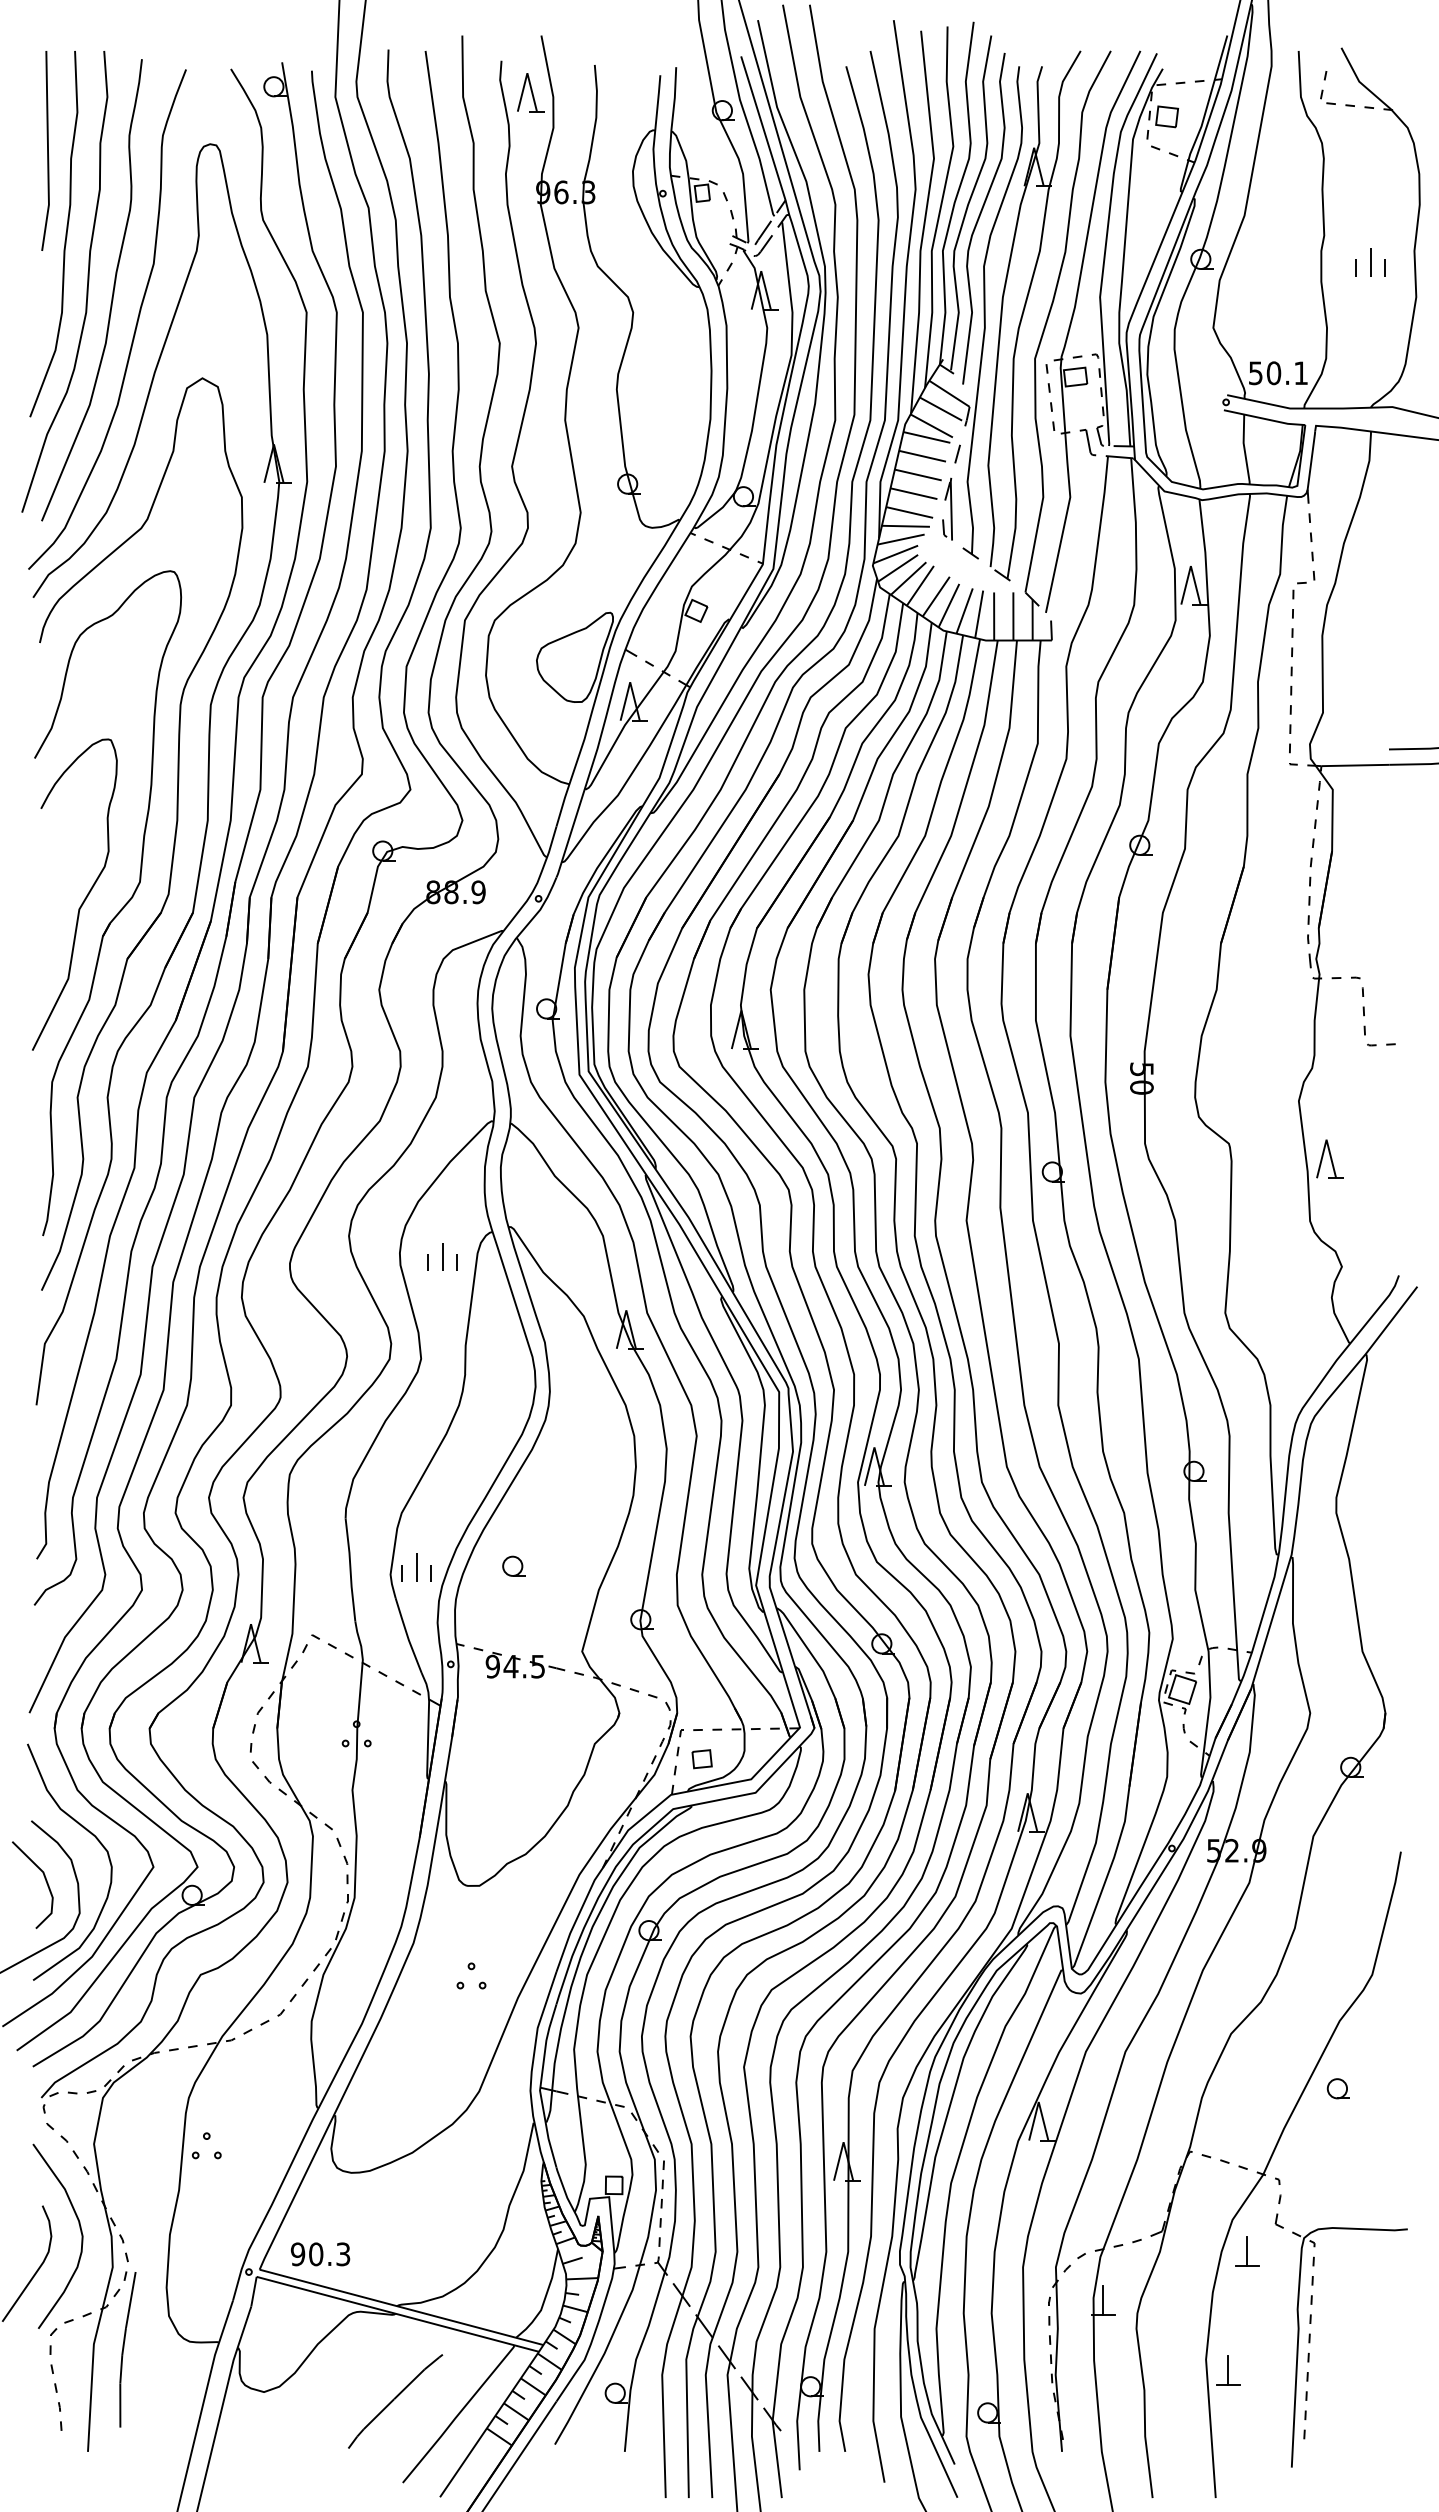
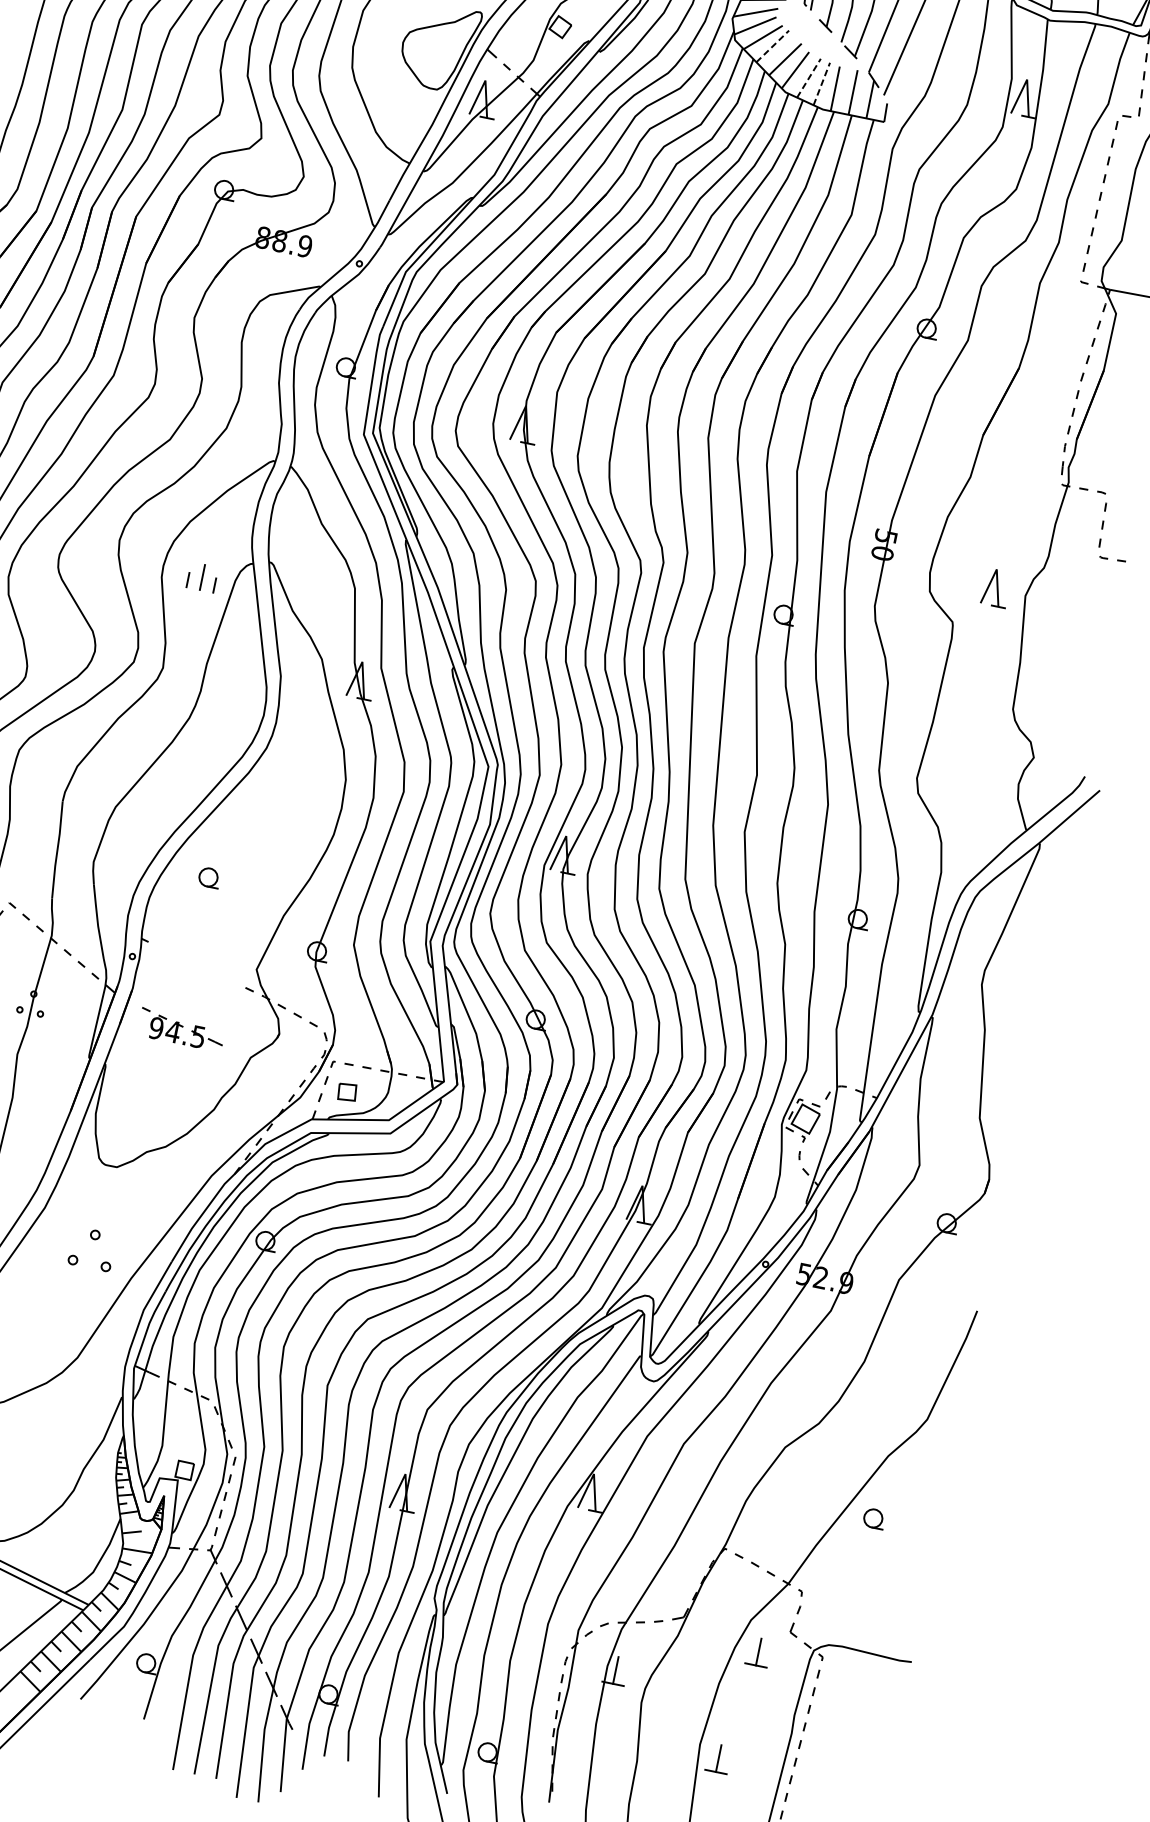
line: (920, 585) -> (772, 46), solid -> dashed
line: (964, 610) -> (808, 77), solid -> dashed
line: (979, 613) -> (822, 83), solid -> dashed
part: (1329, 1158) -> (995, 587), moved
part: (416, 1567) -> (119, 860), removed
part: (519, 1662) -> (181, 1029), moved
part: (471, 1975) -> (92, 1248), size x1.6

